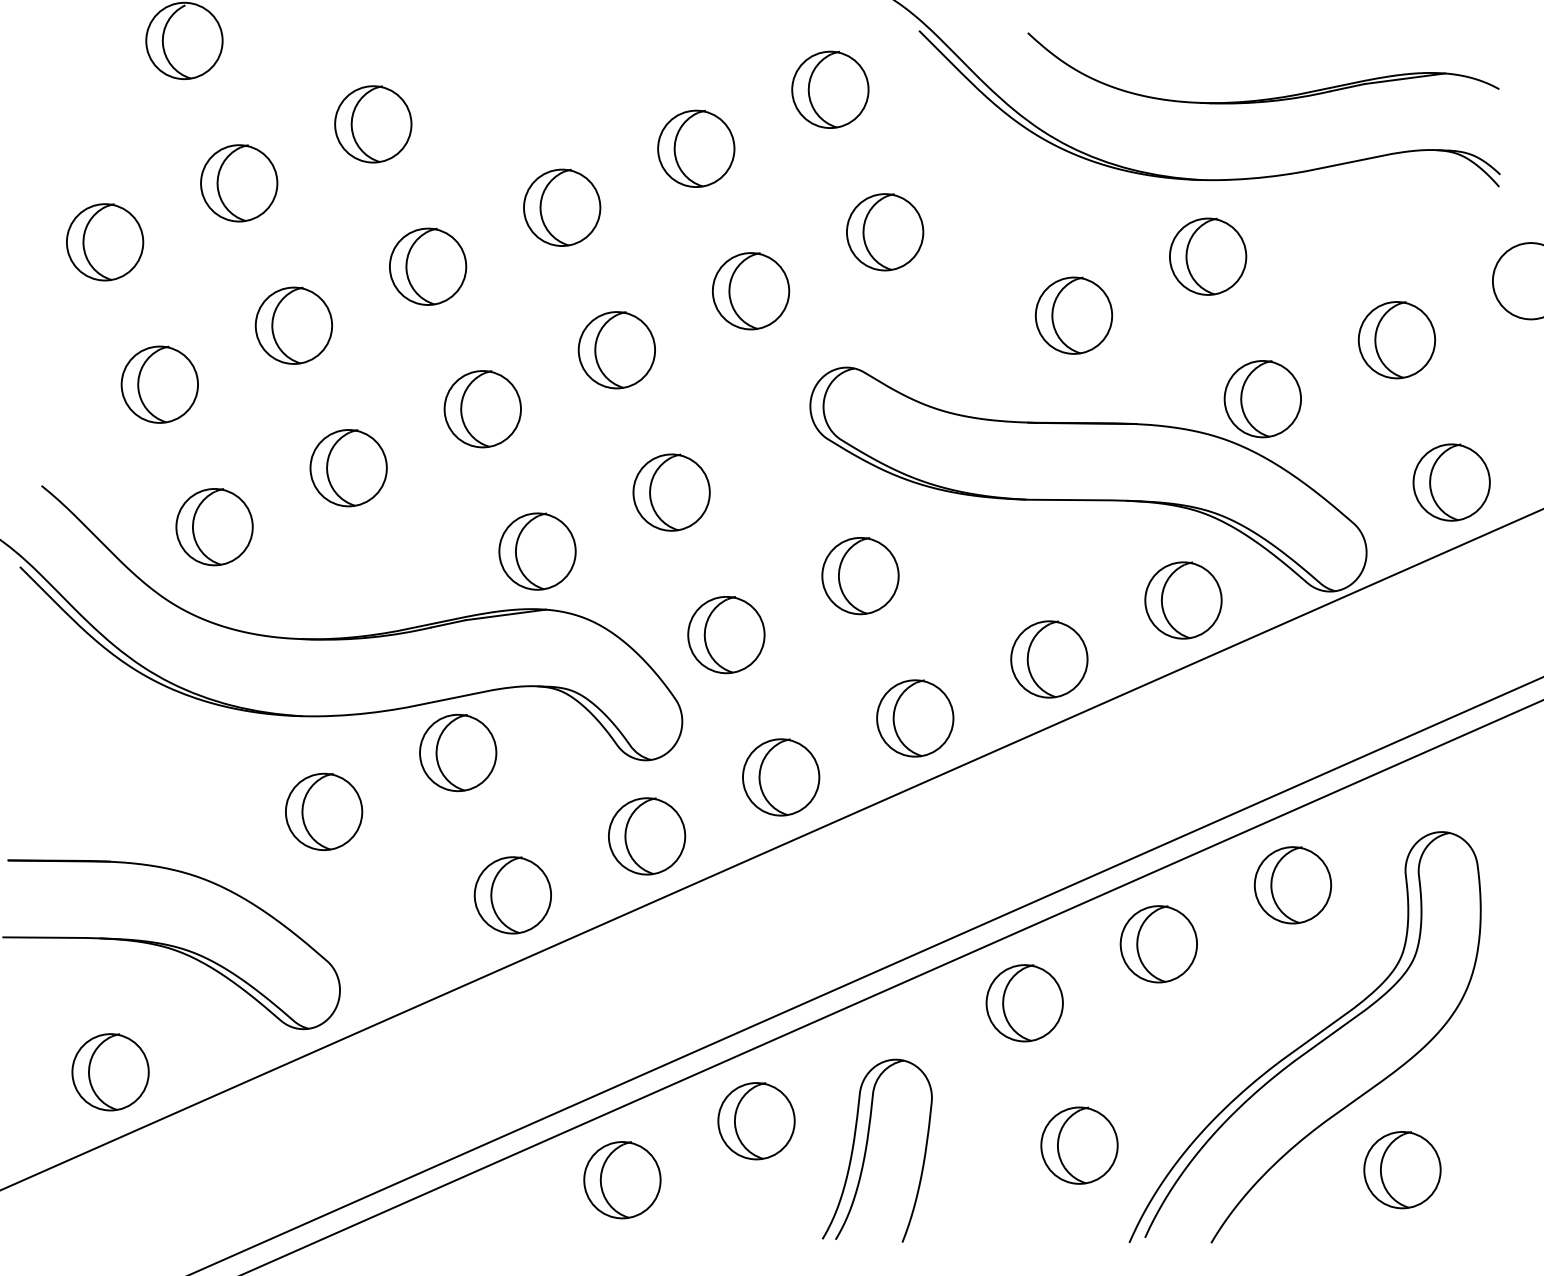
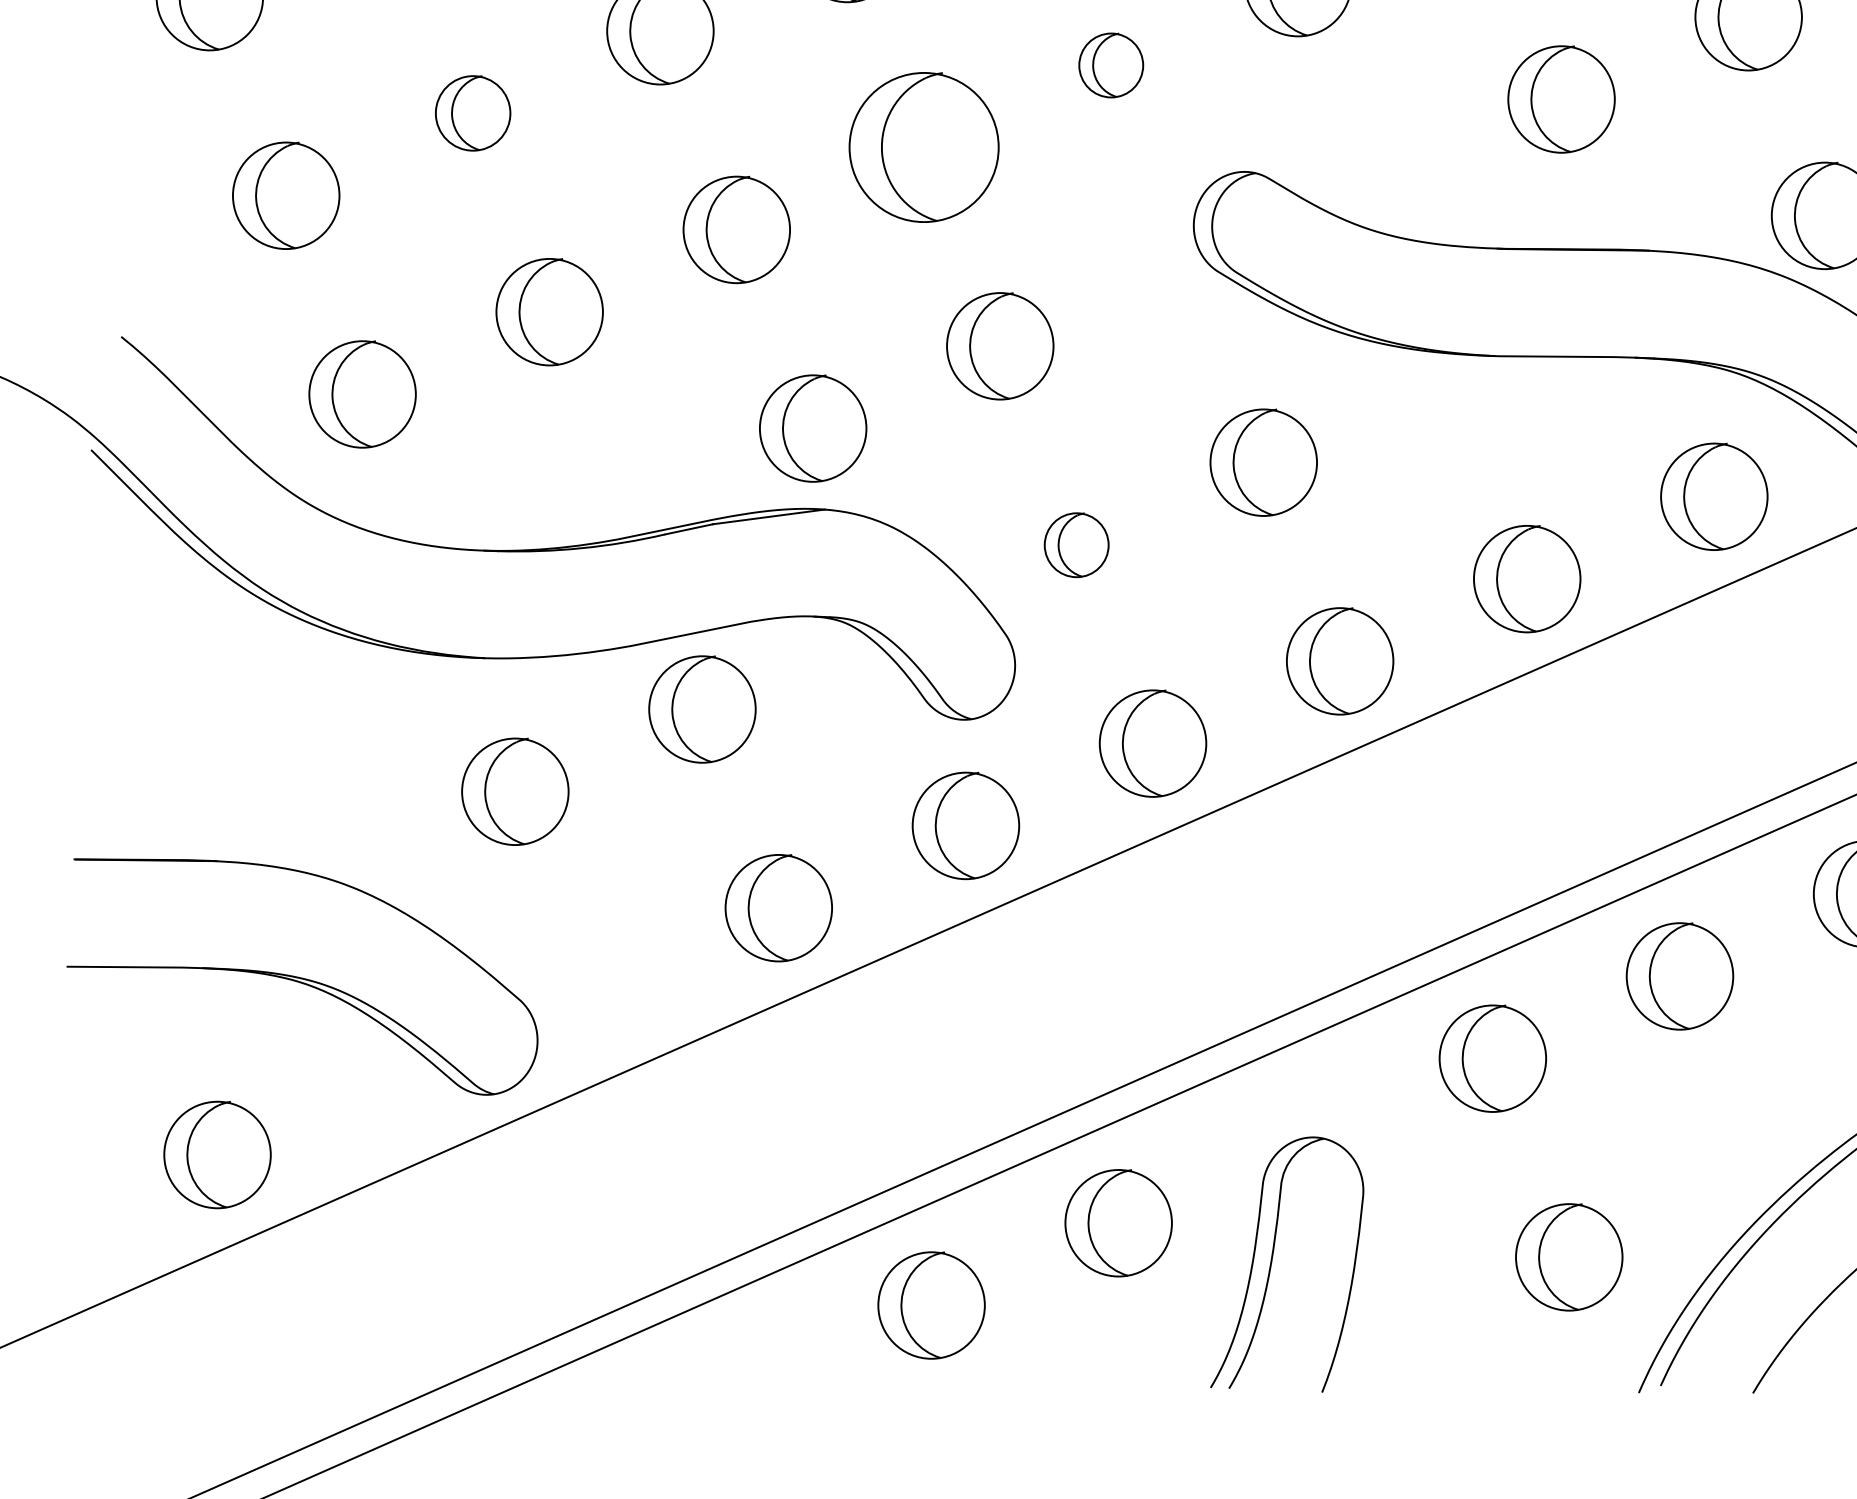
part: (751, 291) -> (1111, 65), size x0.6
part: (293, 325) -> (472, 113), size x0.7
part: (616, 350) -> (923, 148), size x1.4
part: (726, 635) -> (1076, 545), size x0.6

